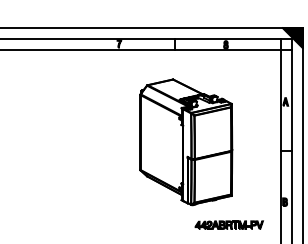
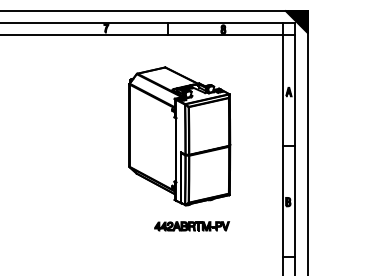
part: (228, 225) -> (191, 226), moved

